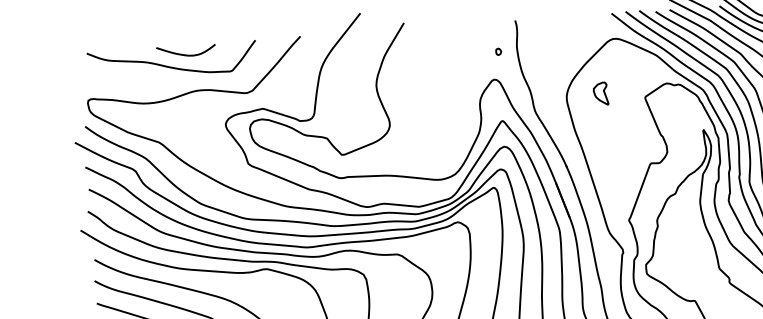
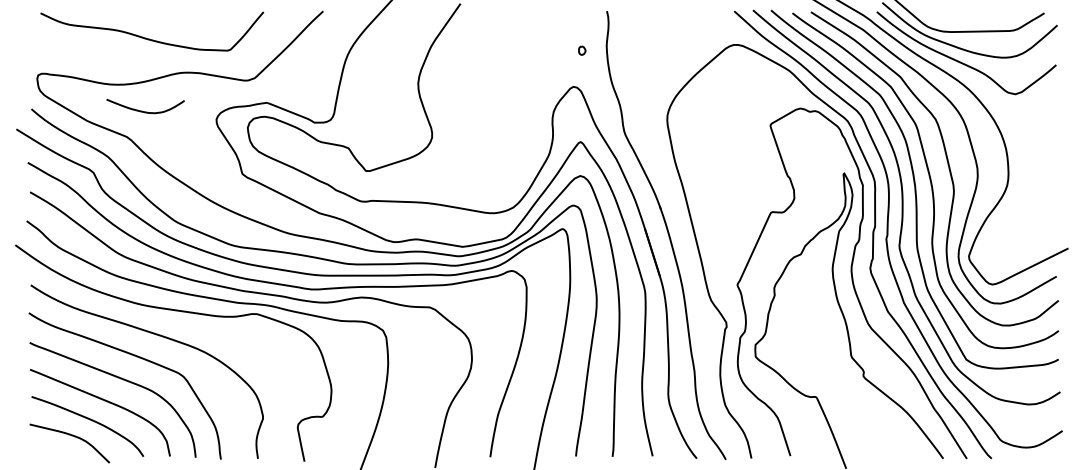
curve: (184, 54) -> (142, 110), moved
part: (600, 93) -> (712, 115), removed

